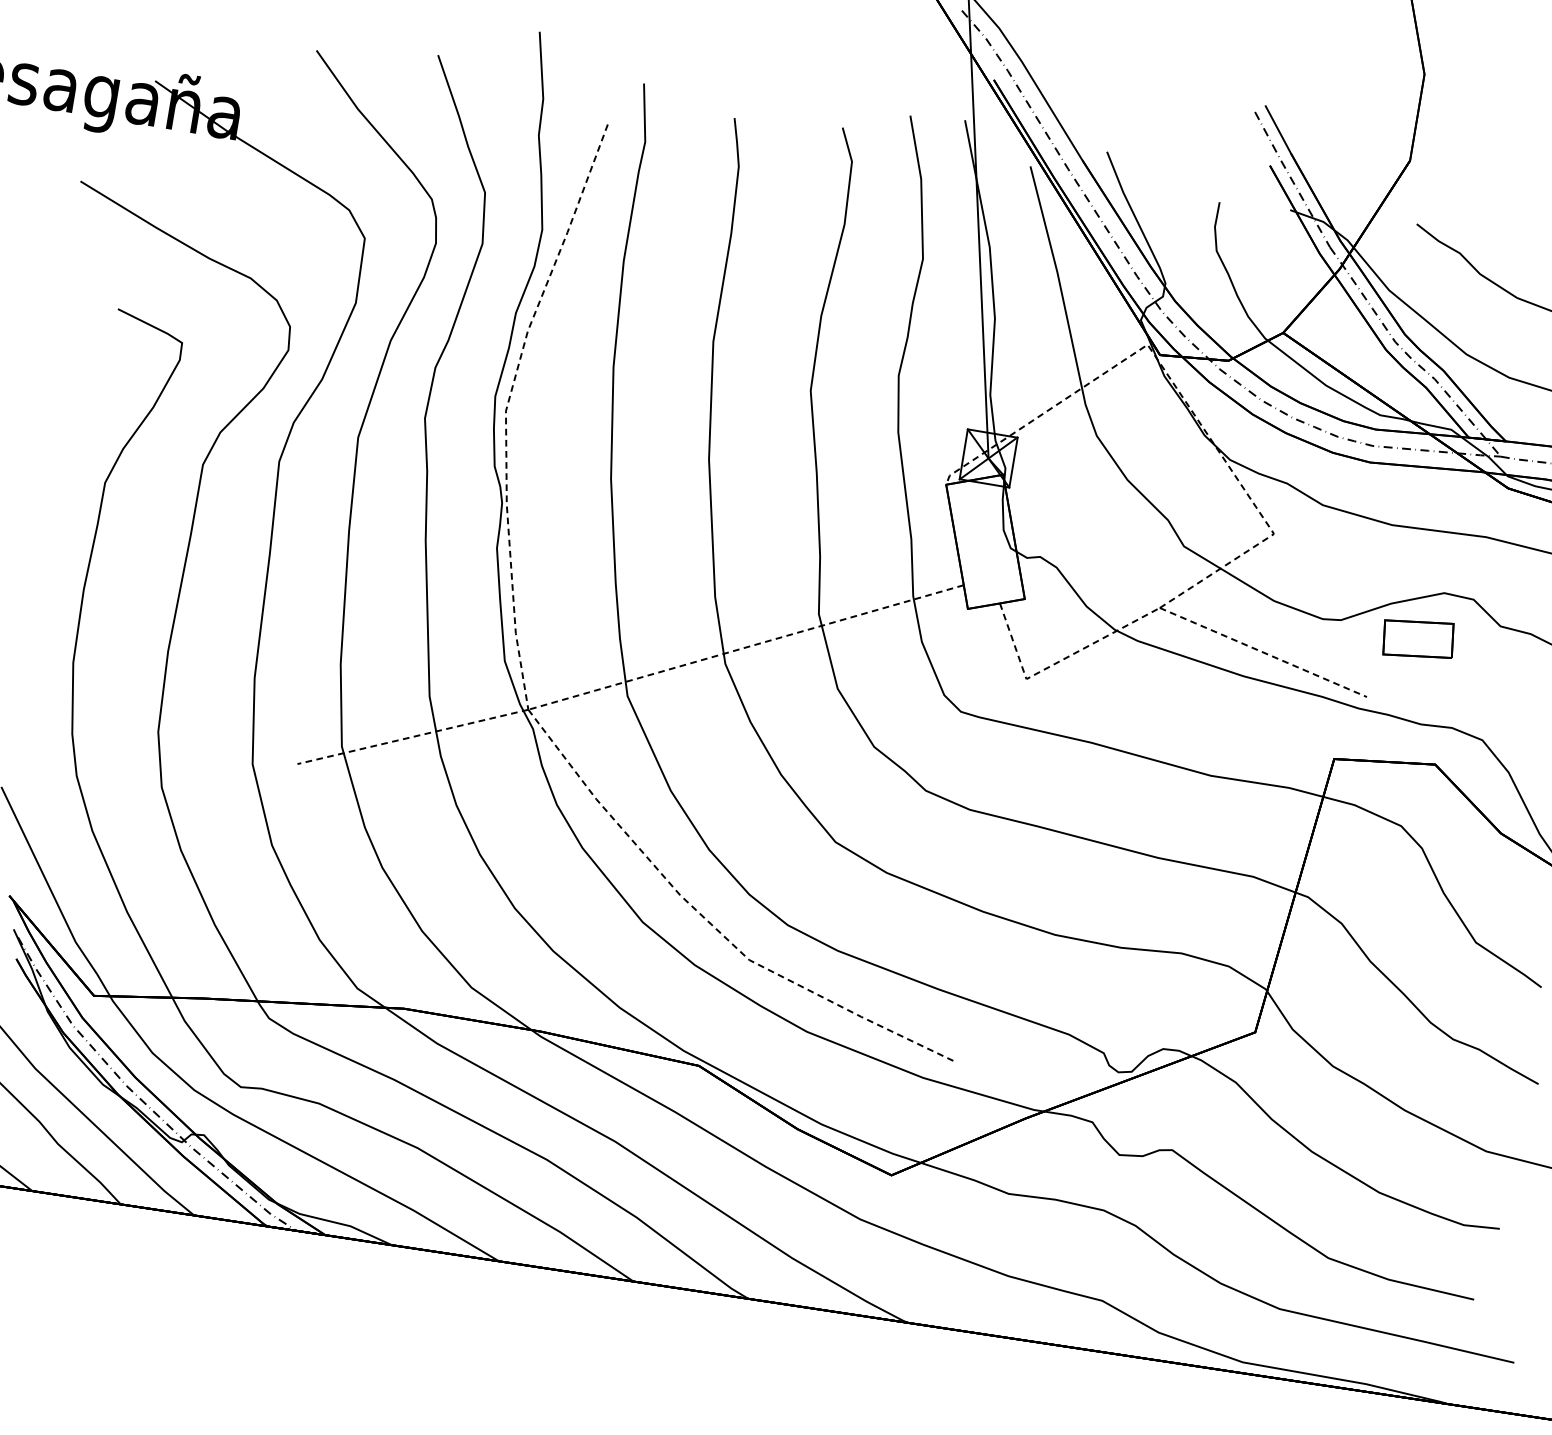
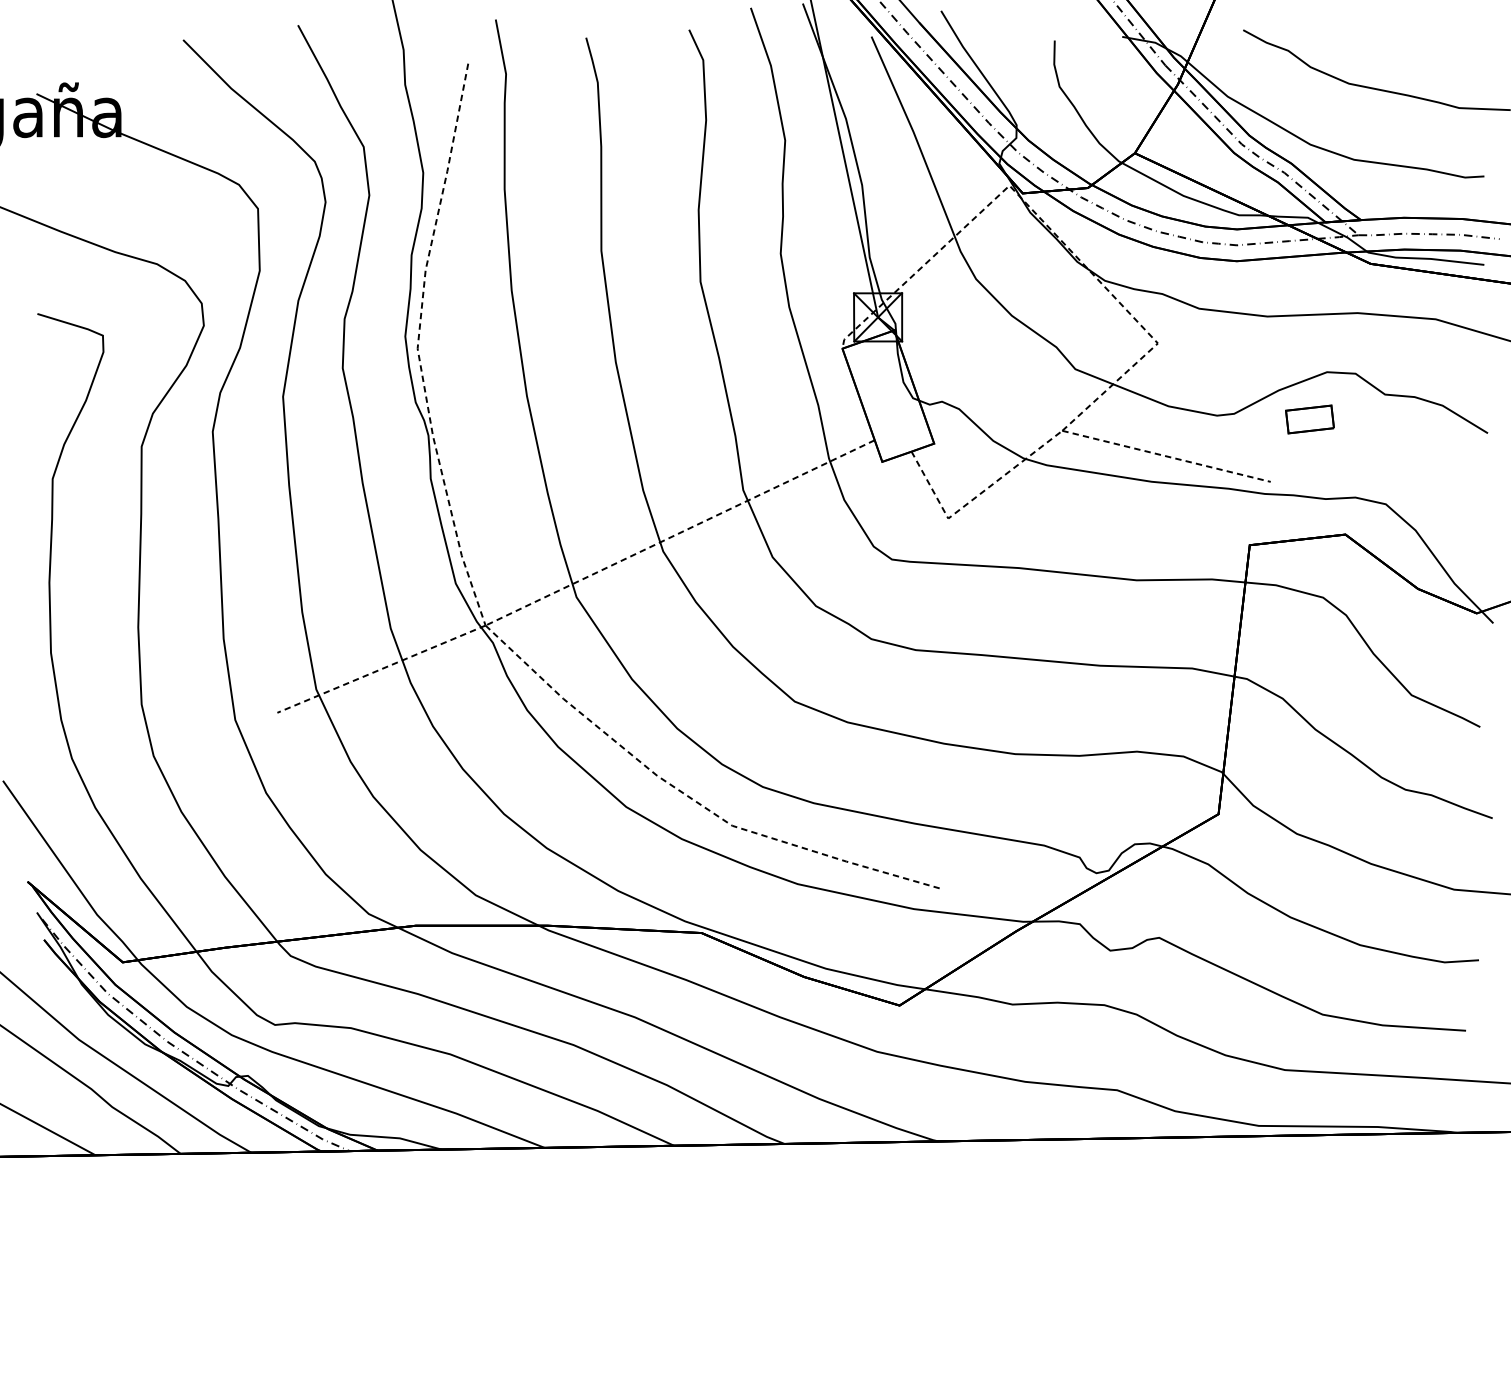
part: (1417, 639) -> (1309, 419), size x0.7

